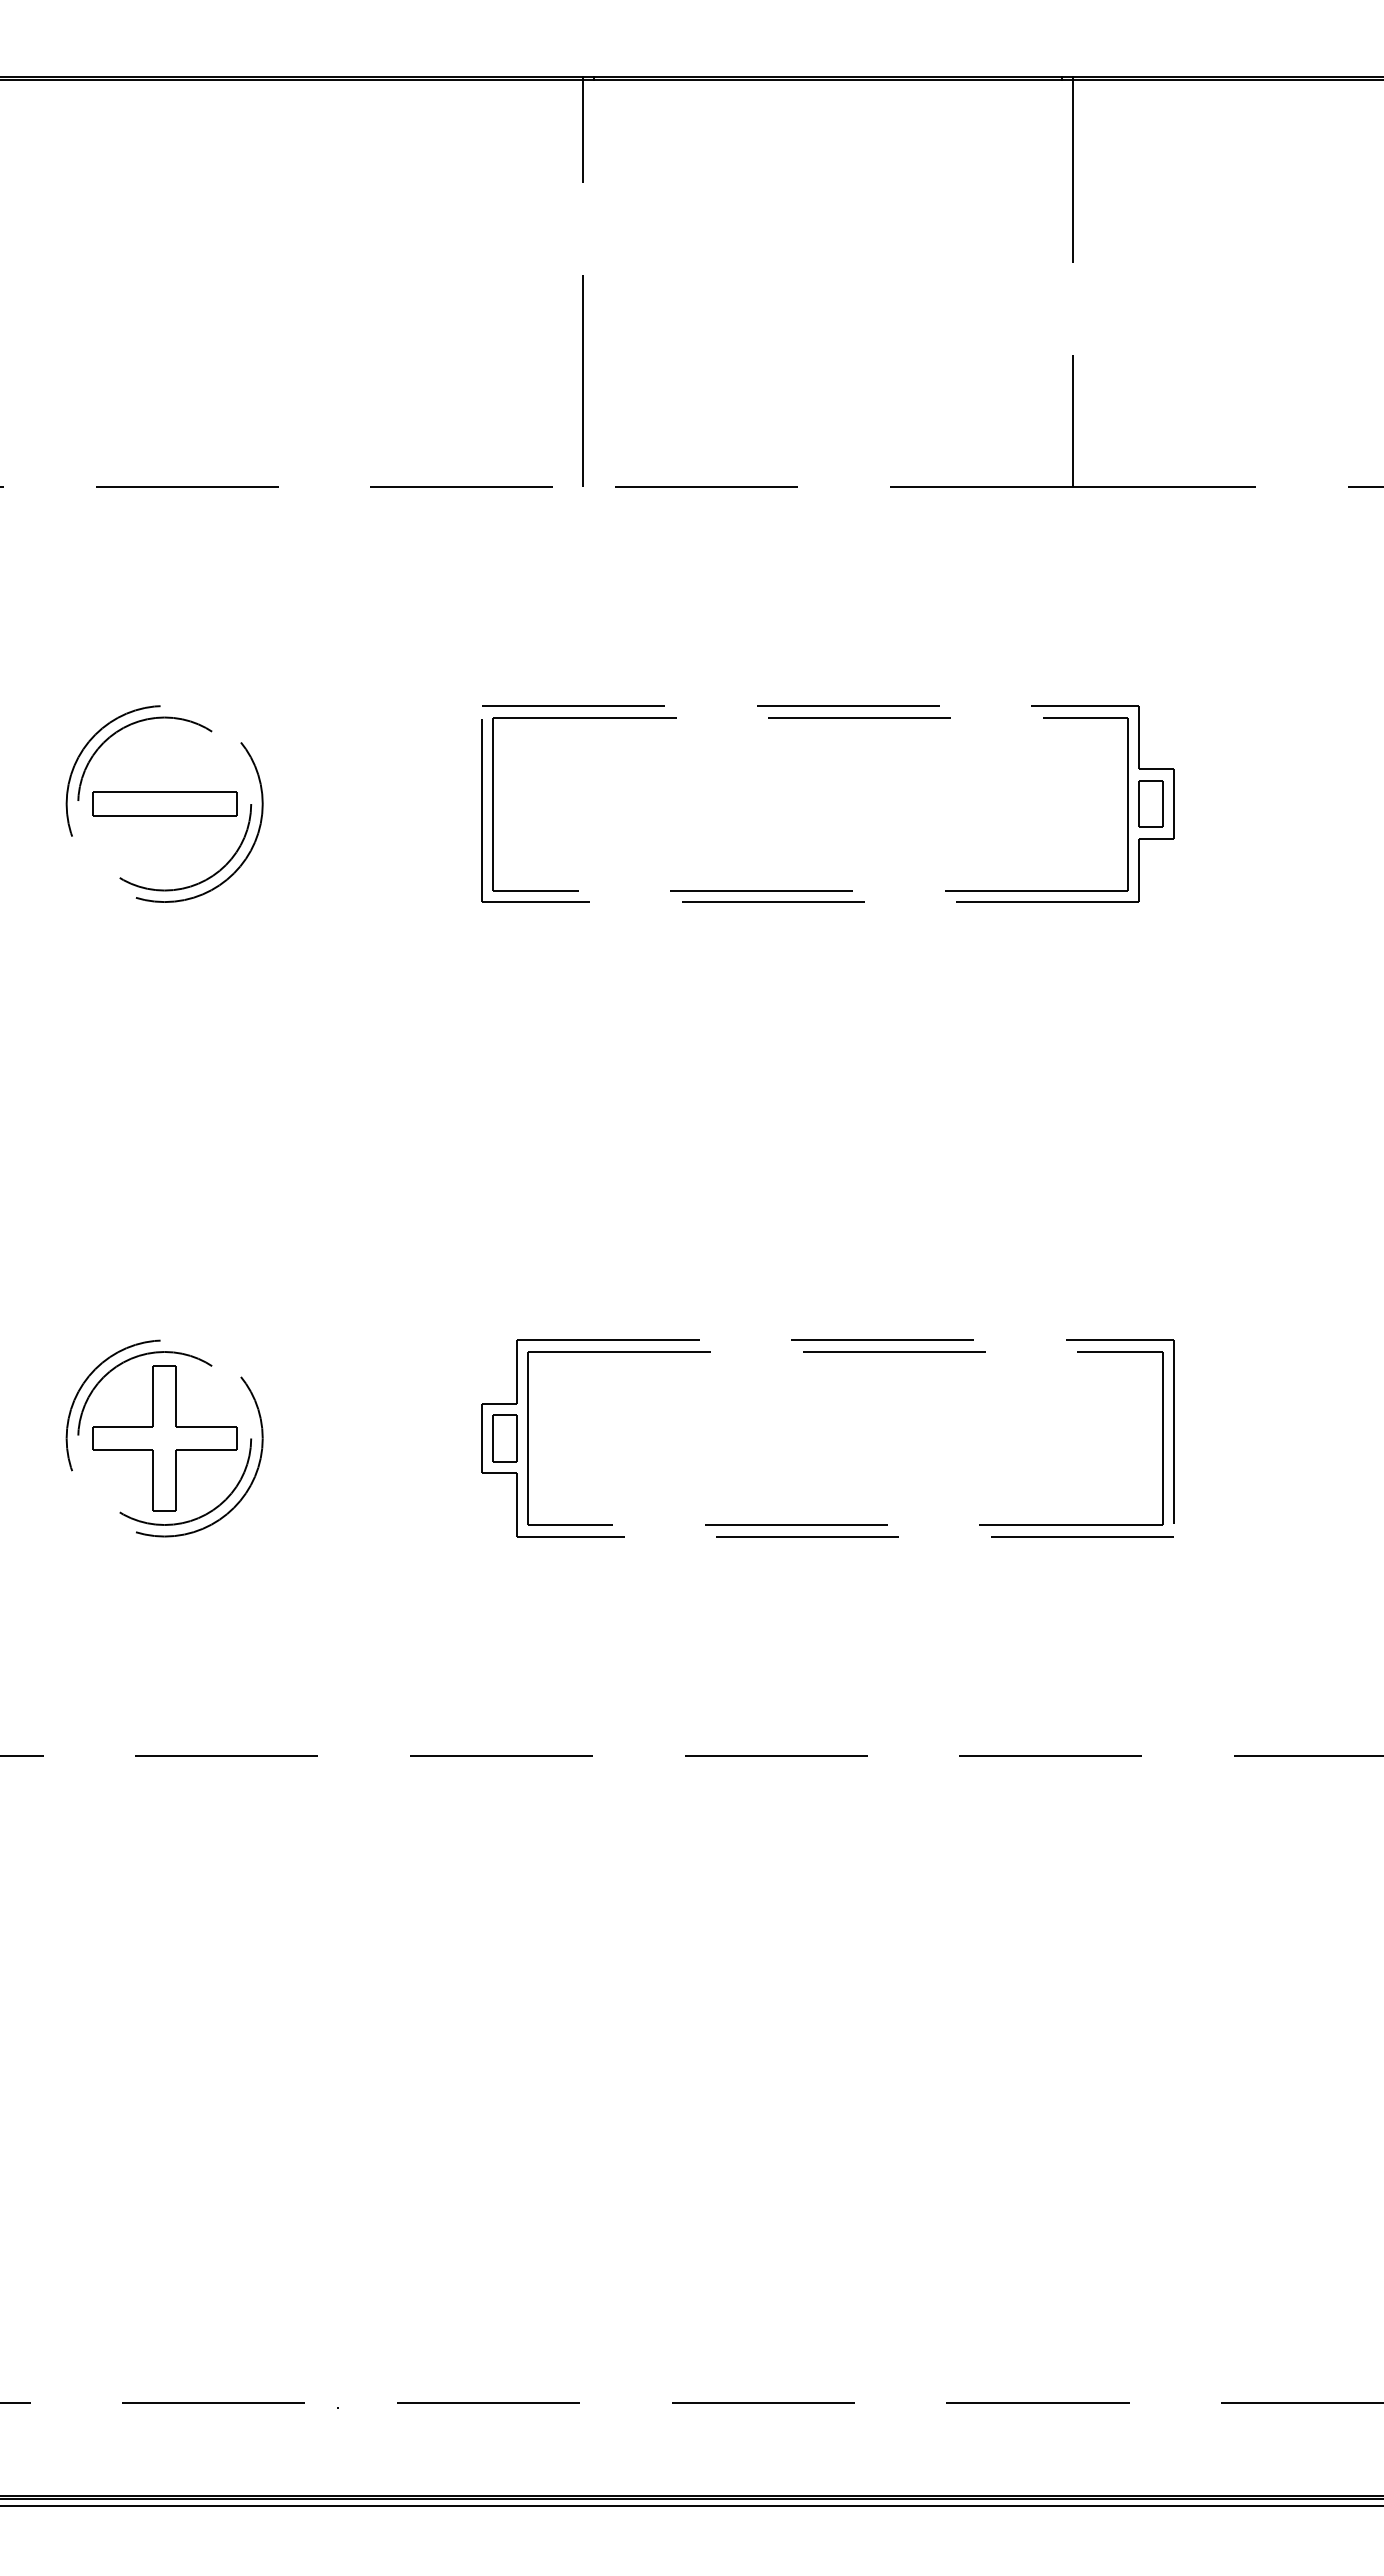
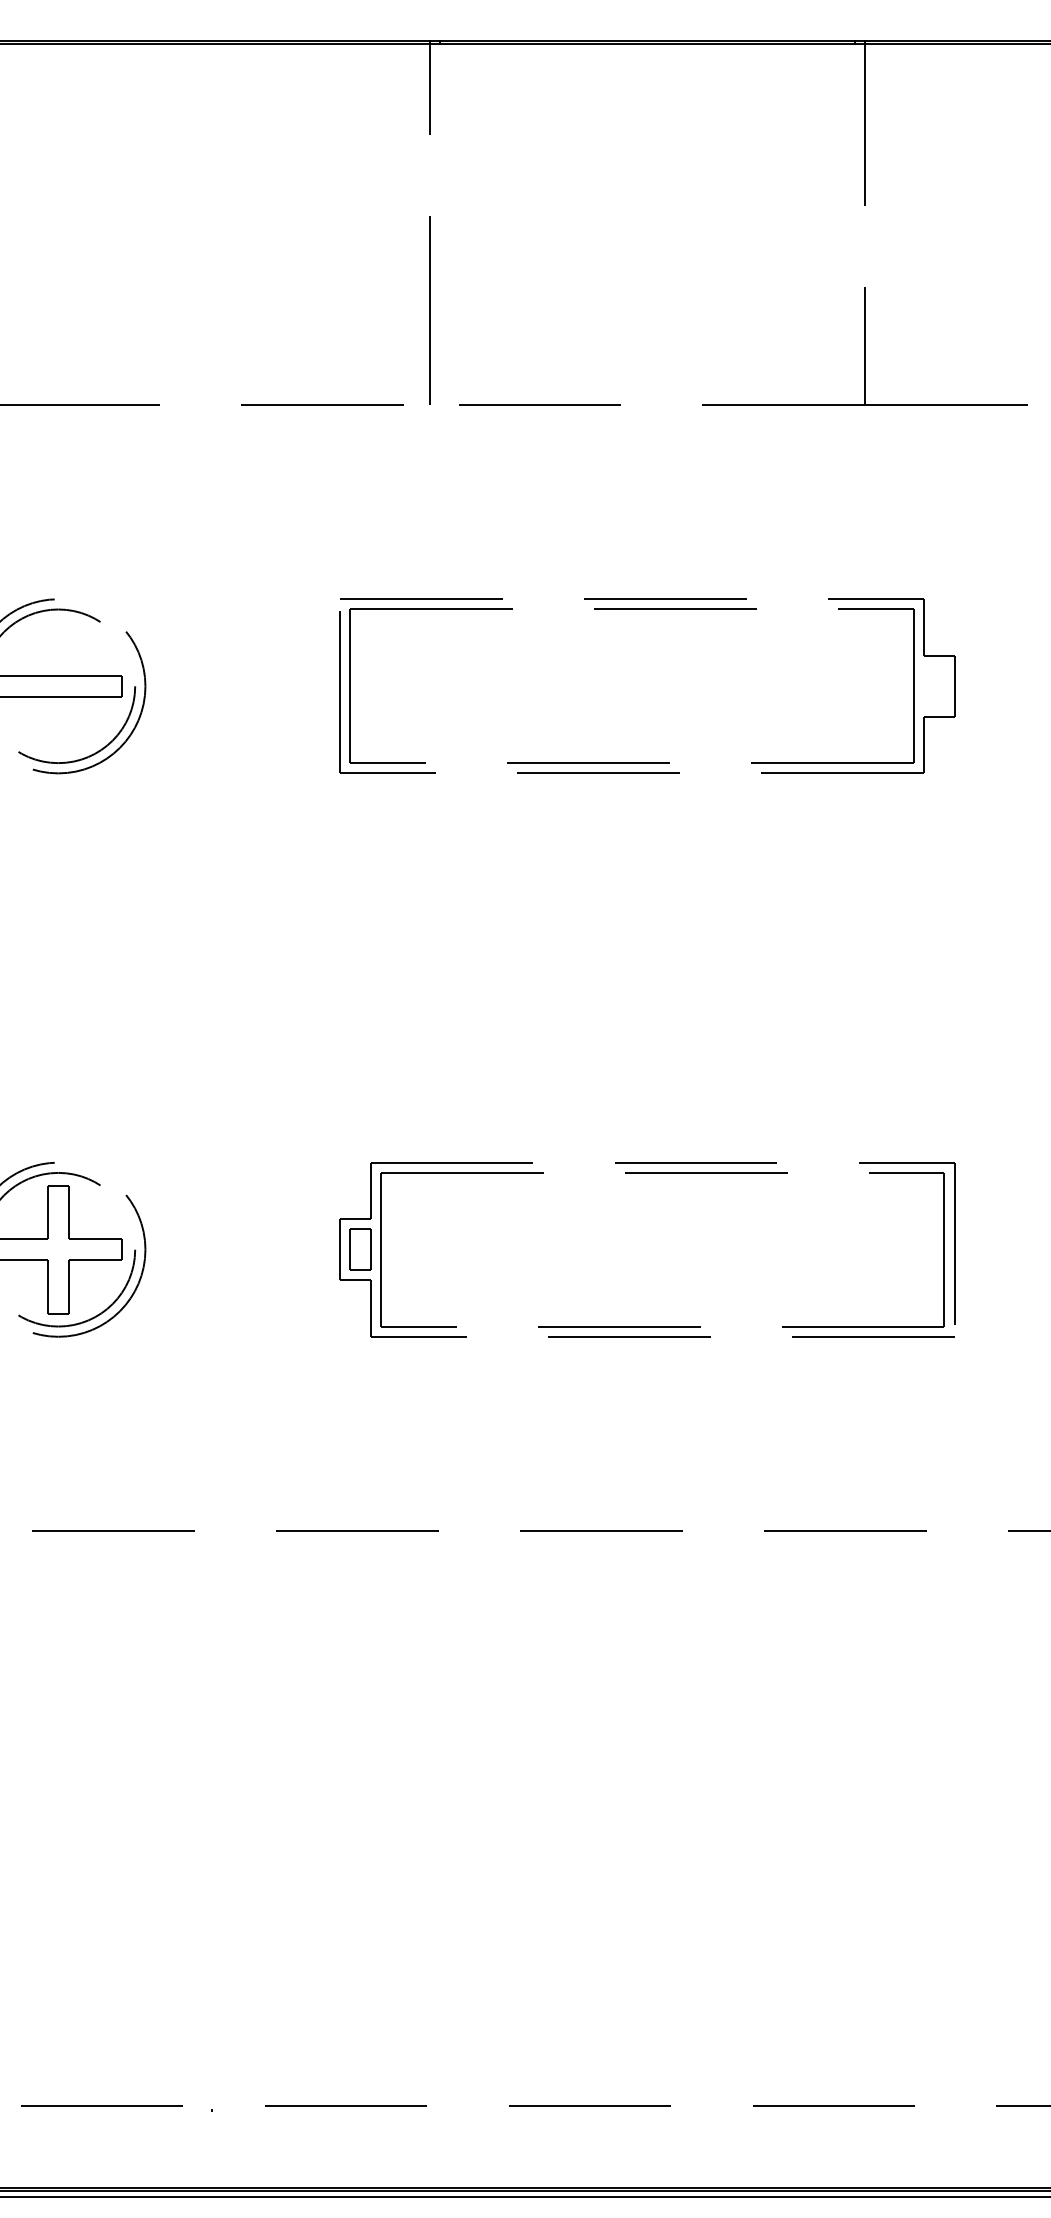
part: (1150, 803) -> (933, 685), removed

